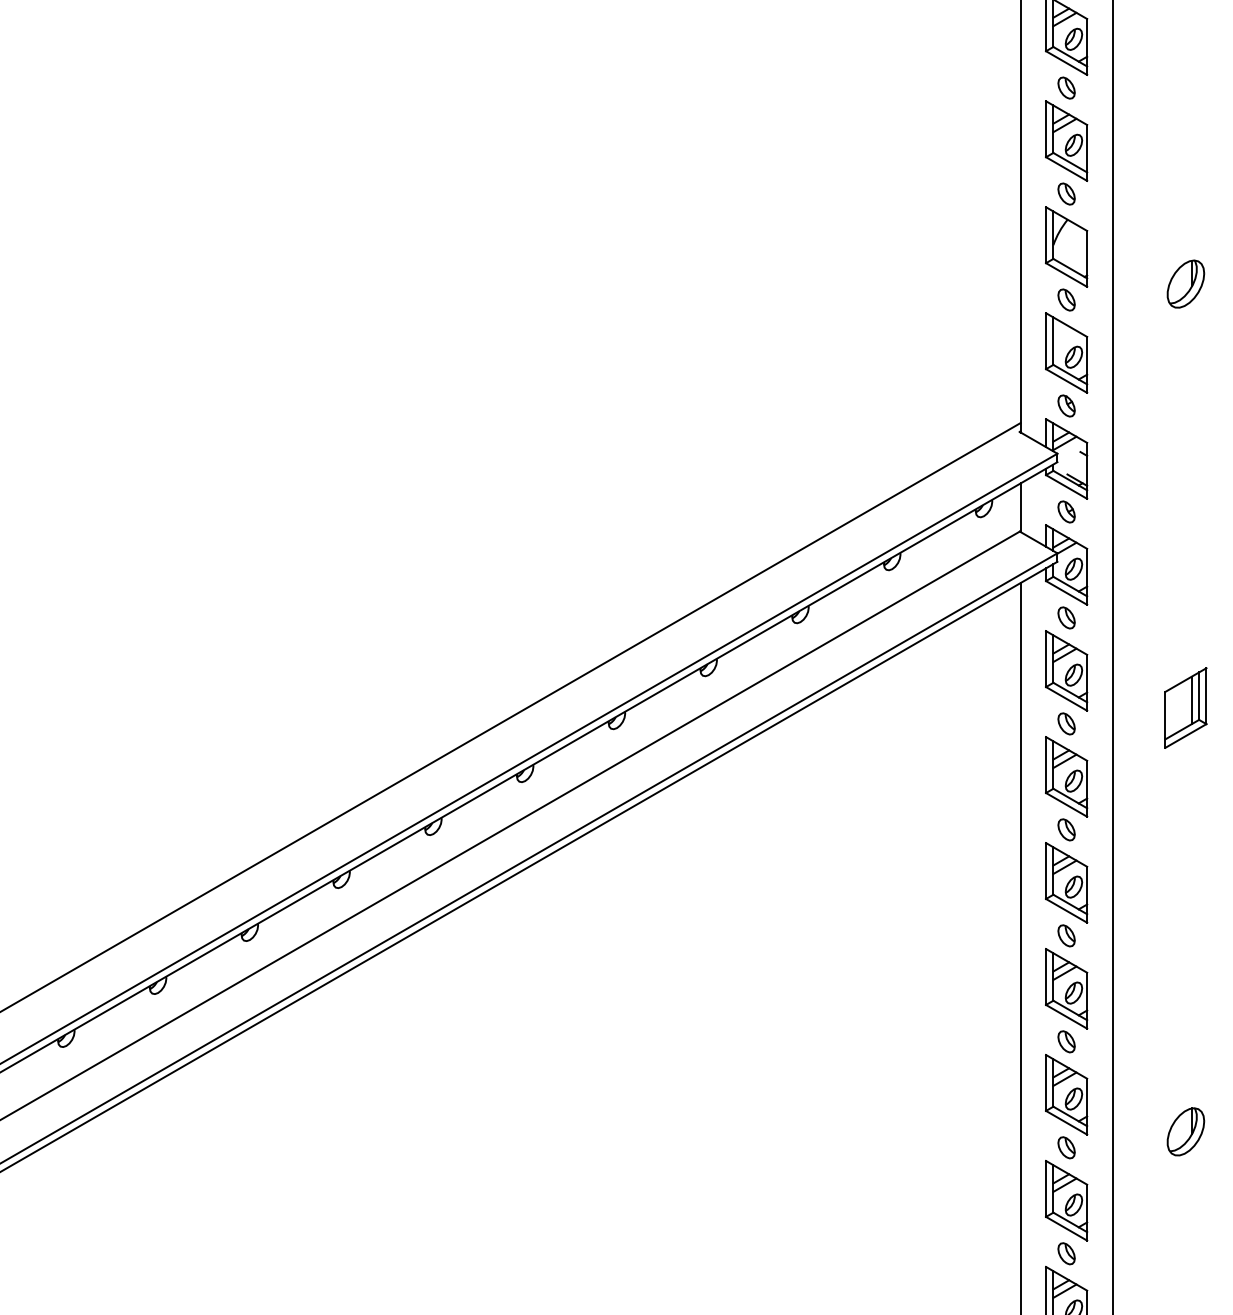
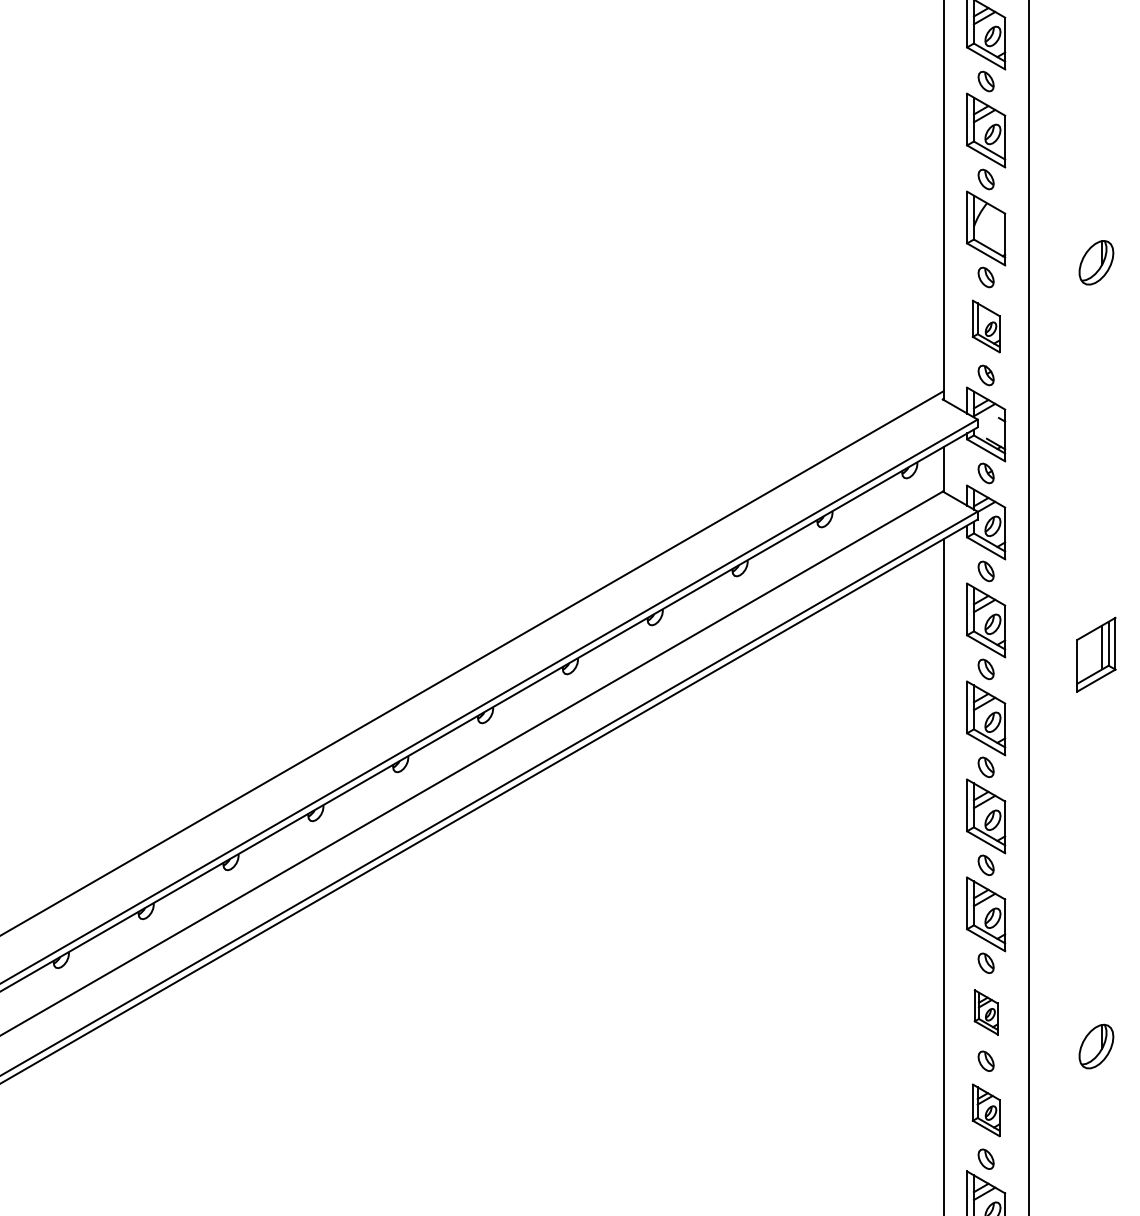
part: (1066, 353) -> (986, 326), size x0.7
part: (1066, 1095) -> (986, 1012), size x0.6
part: (1066, 1201) -> (986, 1110), size x0.7

